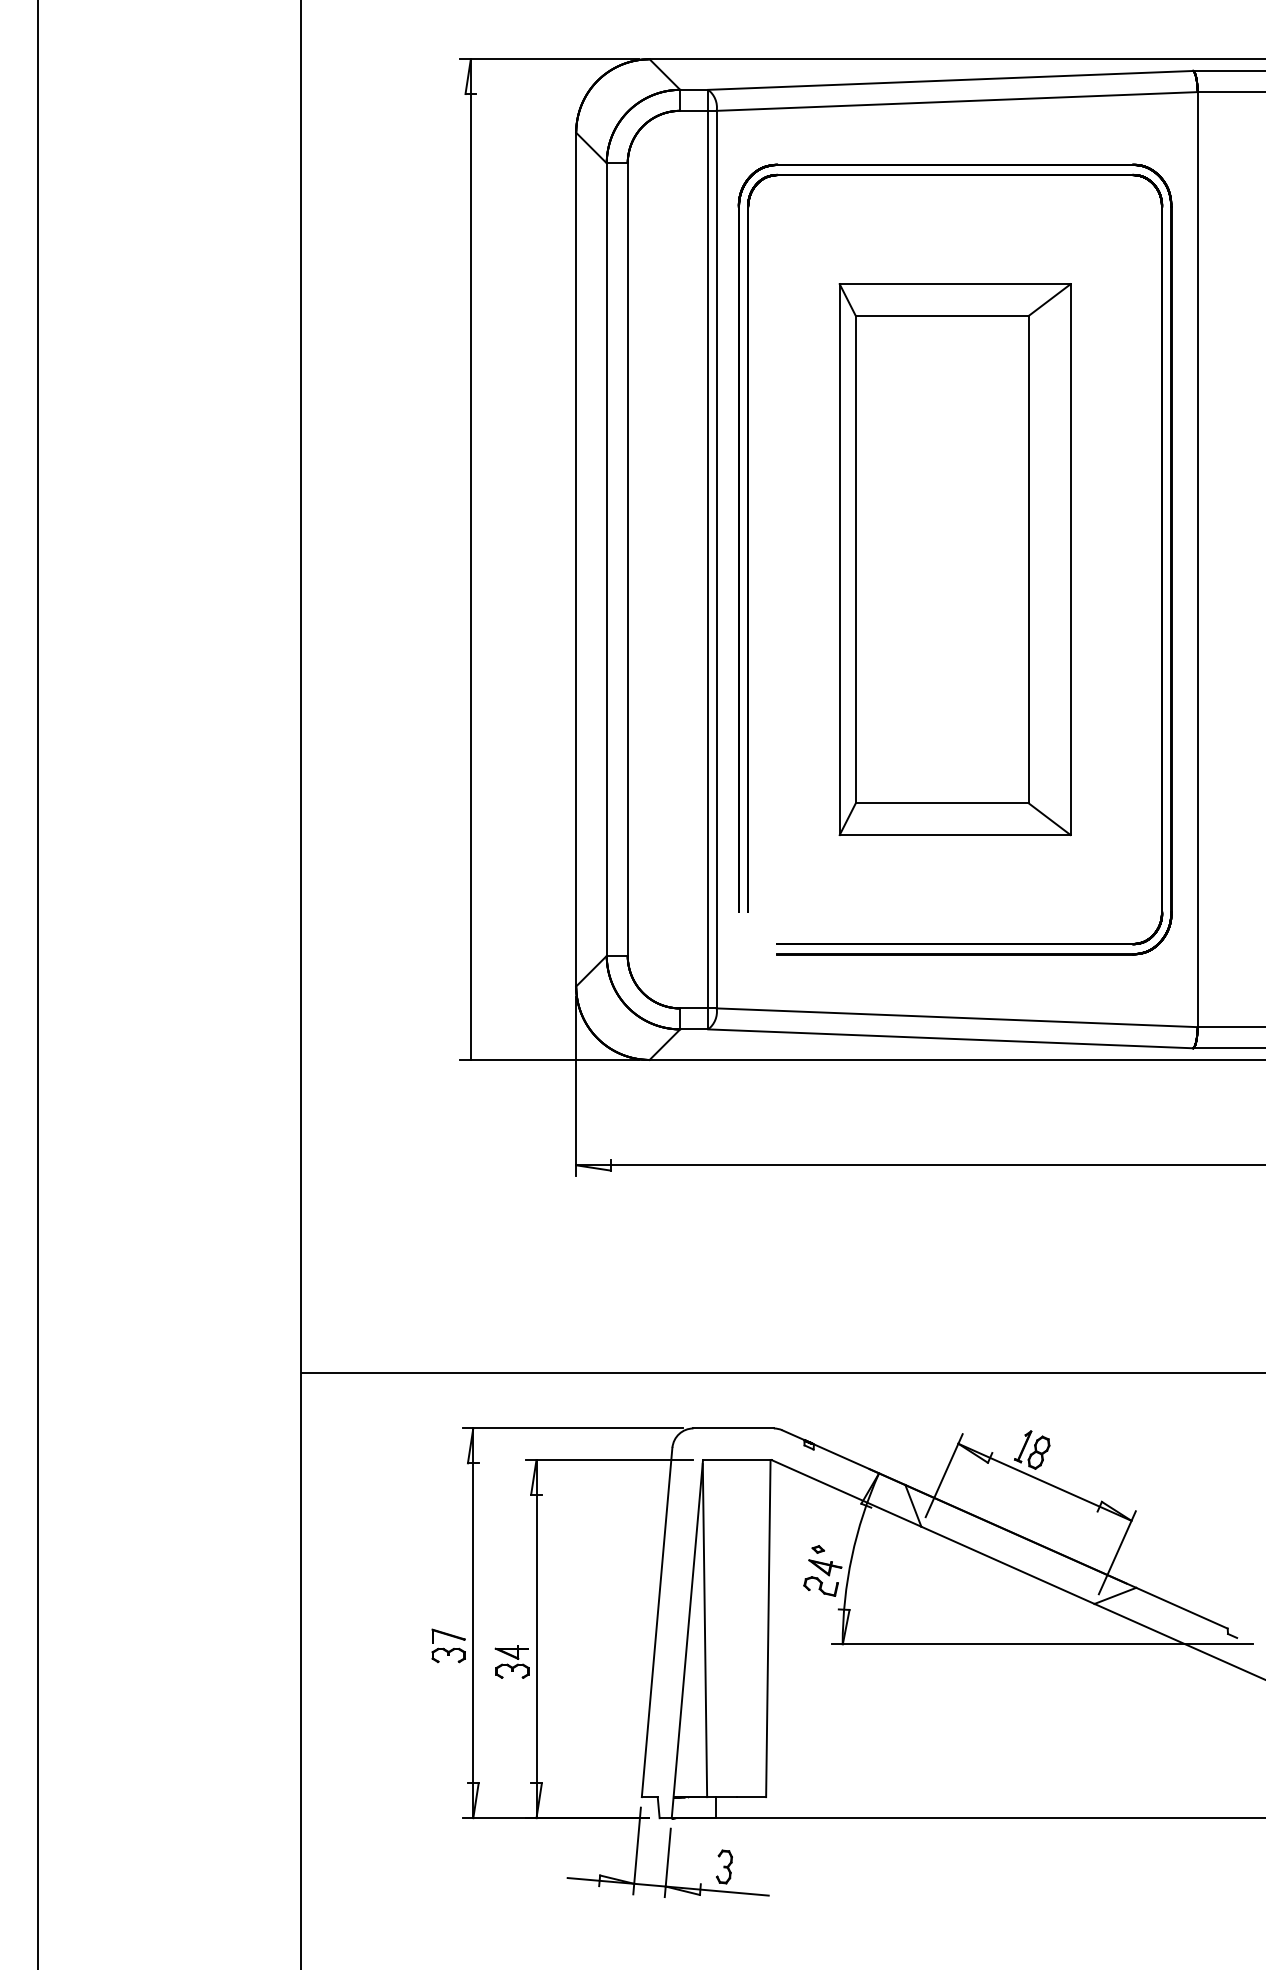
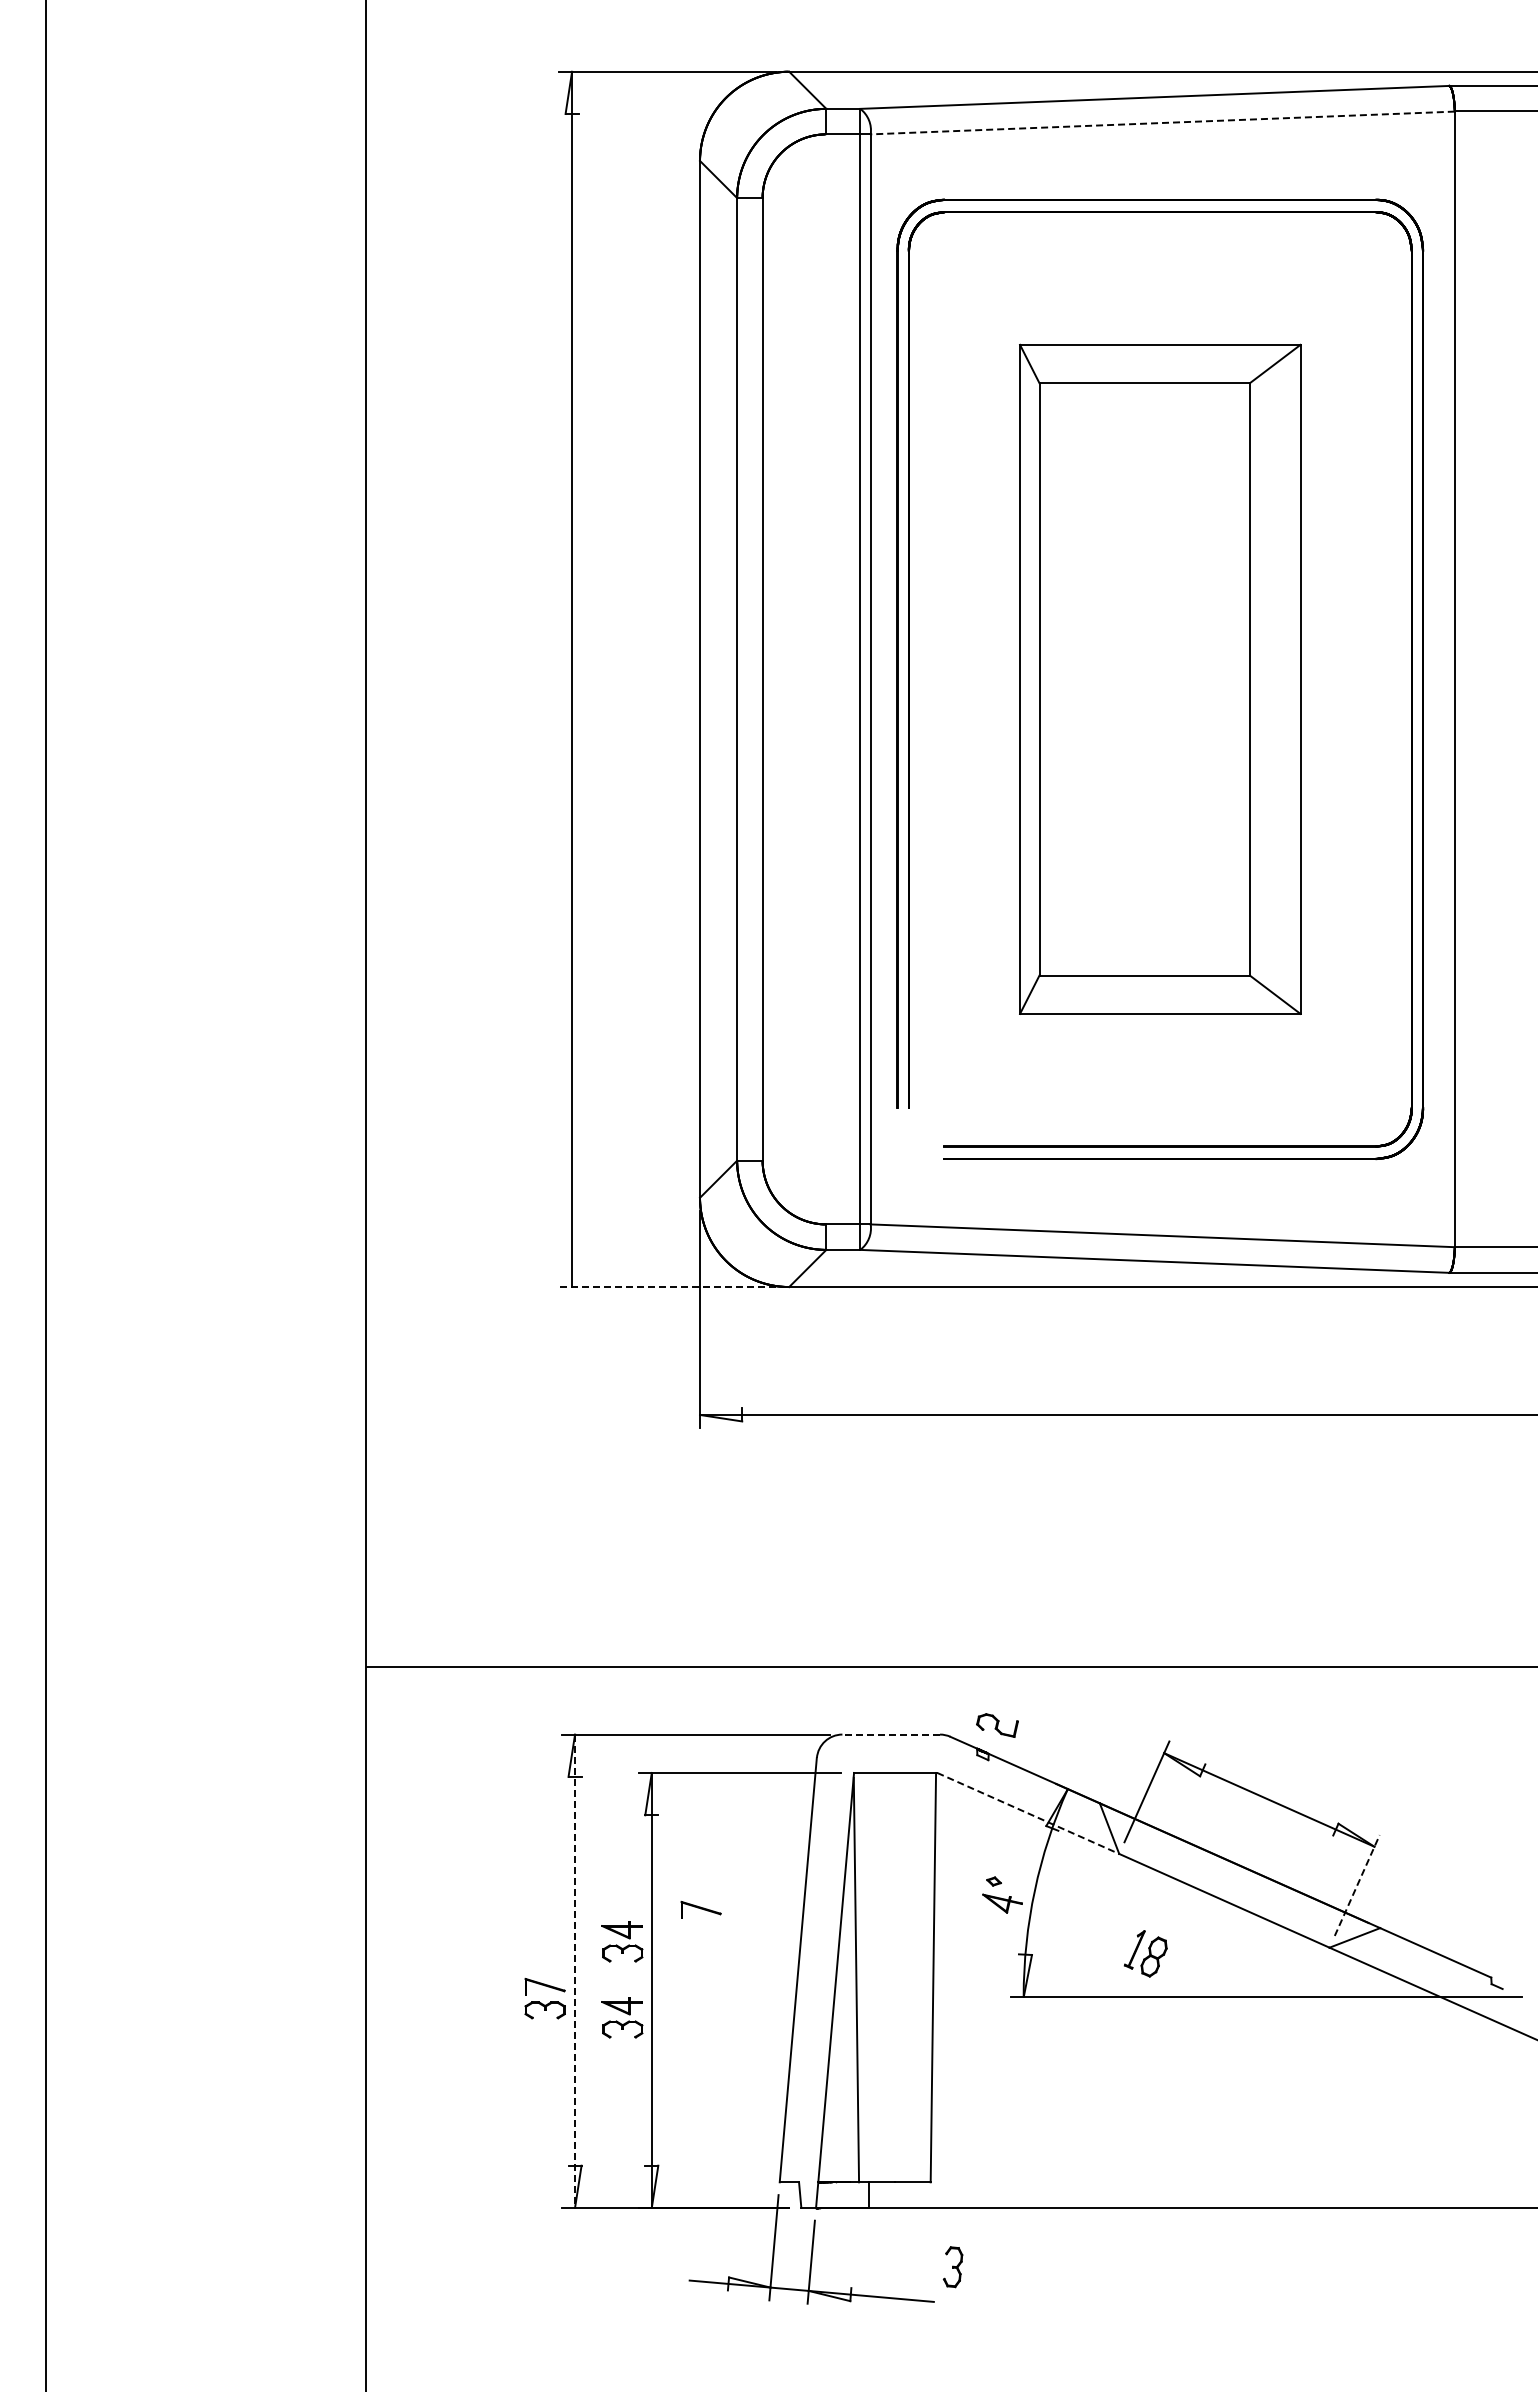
line: (957, 101) -> (1162, 123), solid -> dashed
line: (549, 1060) -> (667, 1287), solid -> dashed
line: (733, 1428) -> (891, 1734), solid -> dashed
part: (1031, 1449) -> (1145, 1953), moved
line: (846, 1493) -> (1028, 1813), solid -> dashed
line: (1117, 1552) -> (1357, 1885), solid -> dashed
part: (576, 1572) -> (700, 1909), added
part: (821, 1586) -> (997, 1725), moved
part: (512, 1598) -> (622, 1941), added
line: (473, 1623) -> (575, 1971), solid -> dashed
part: (723, 1867) -> (952, 2267), moved

